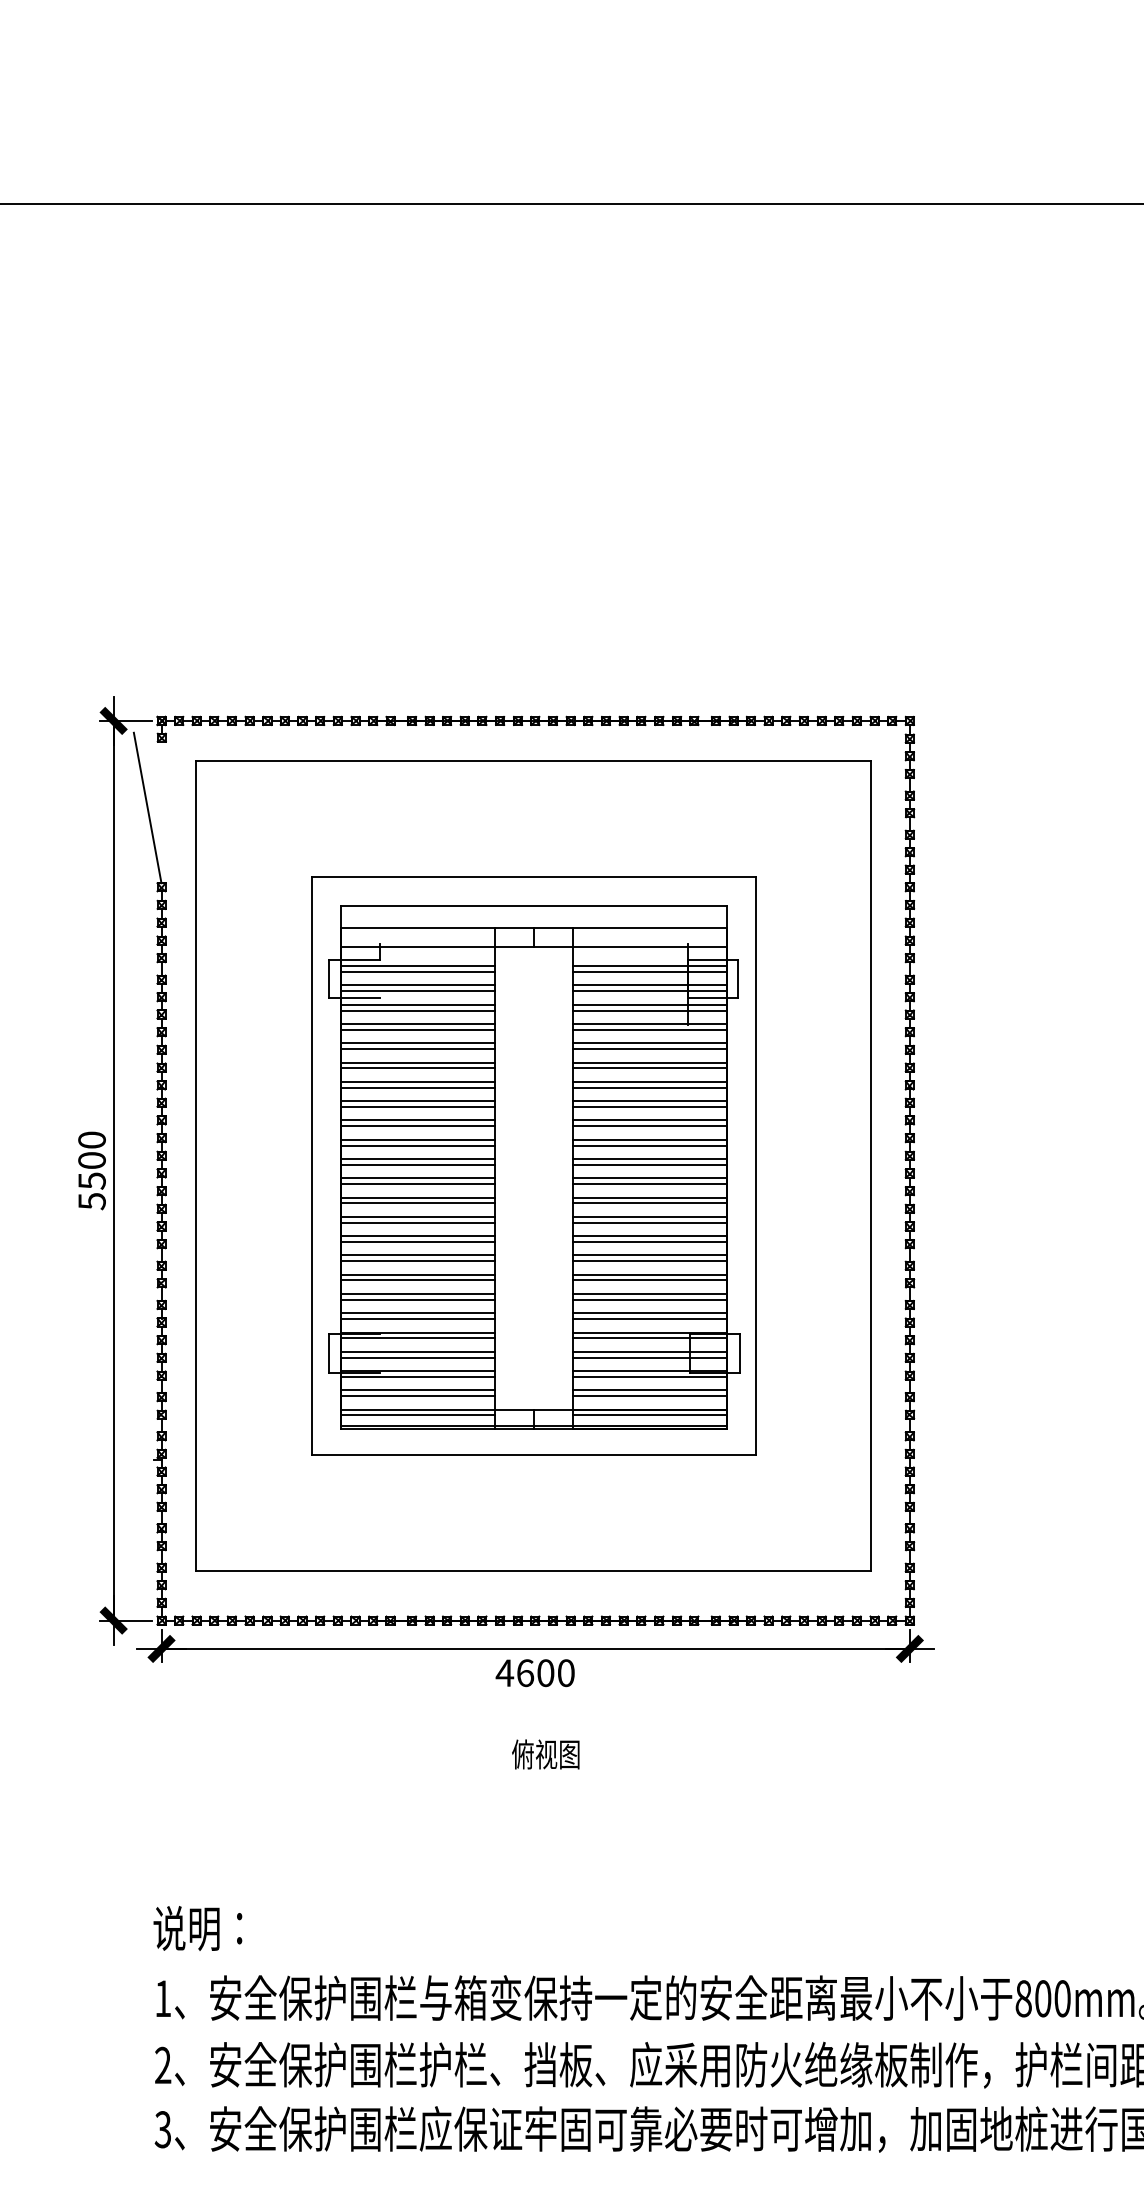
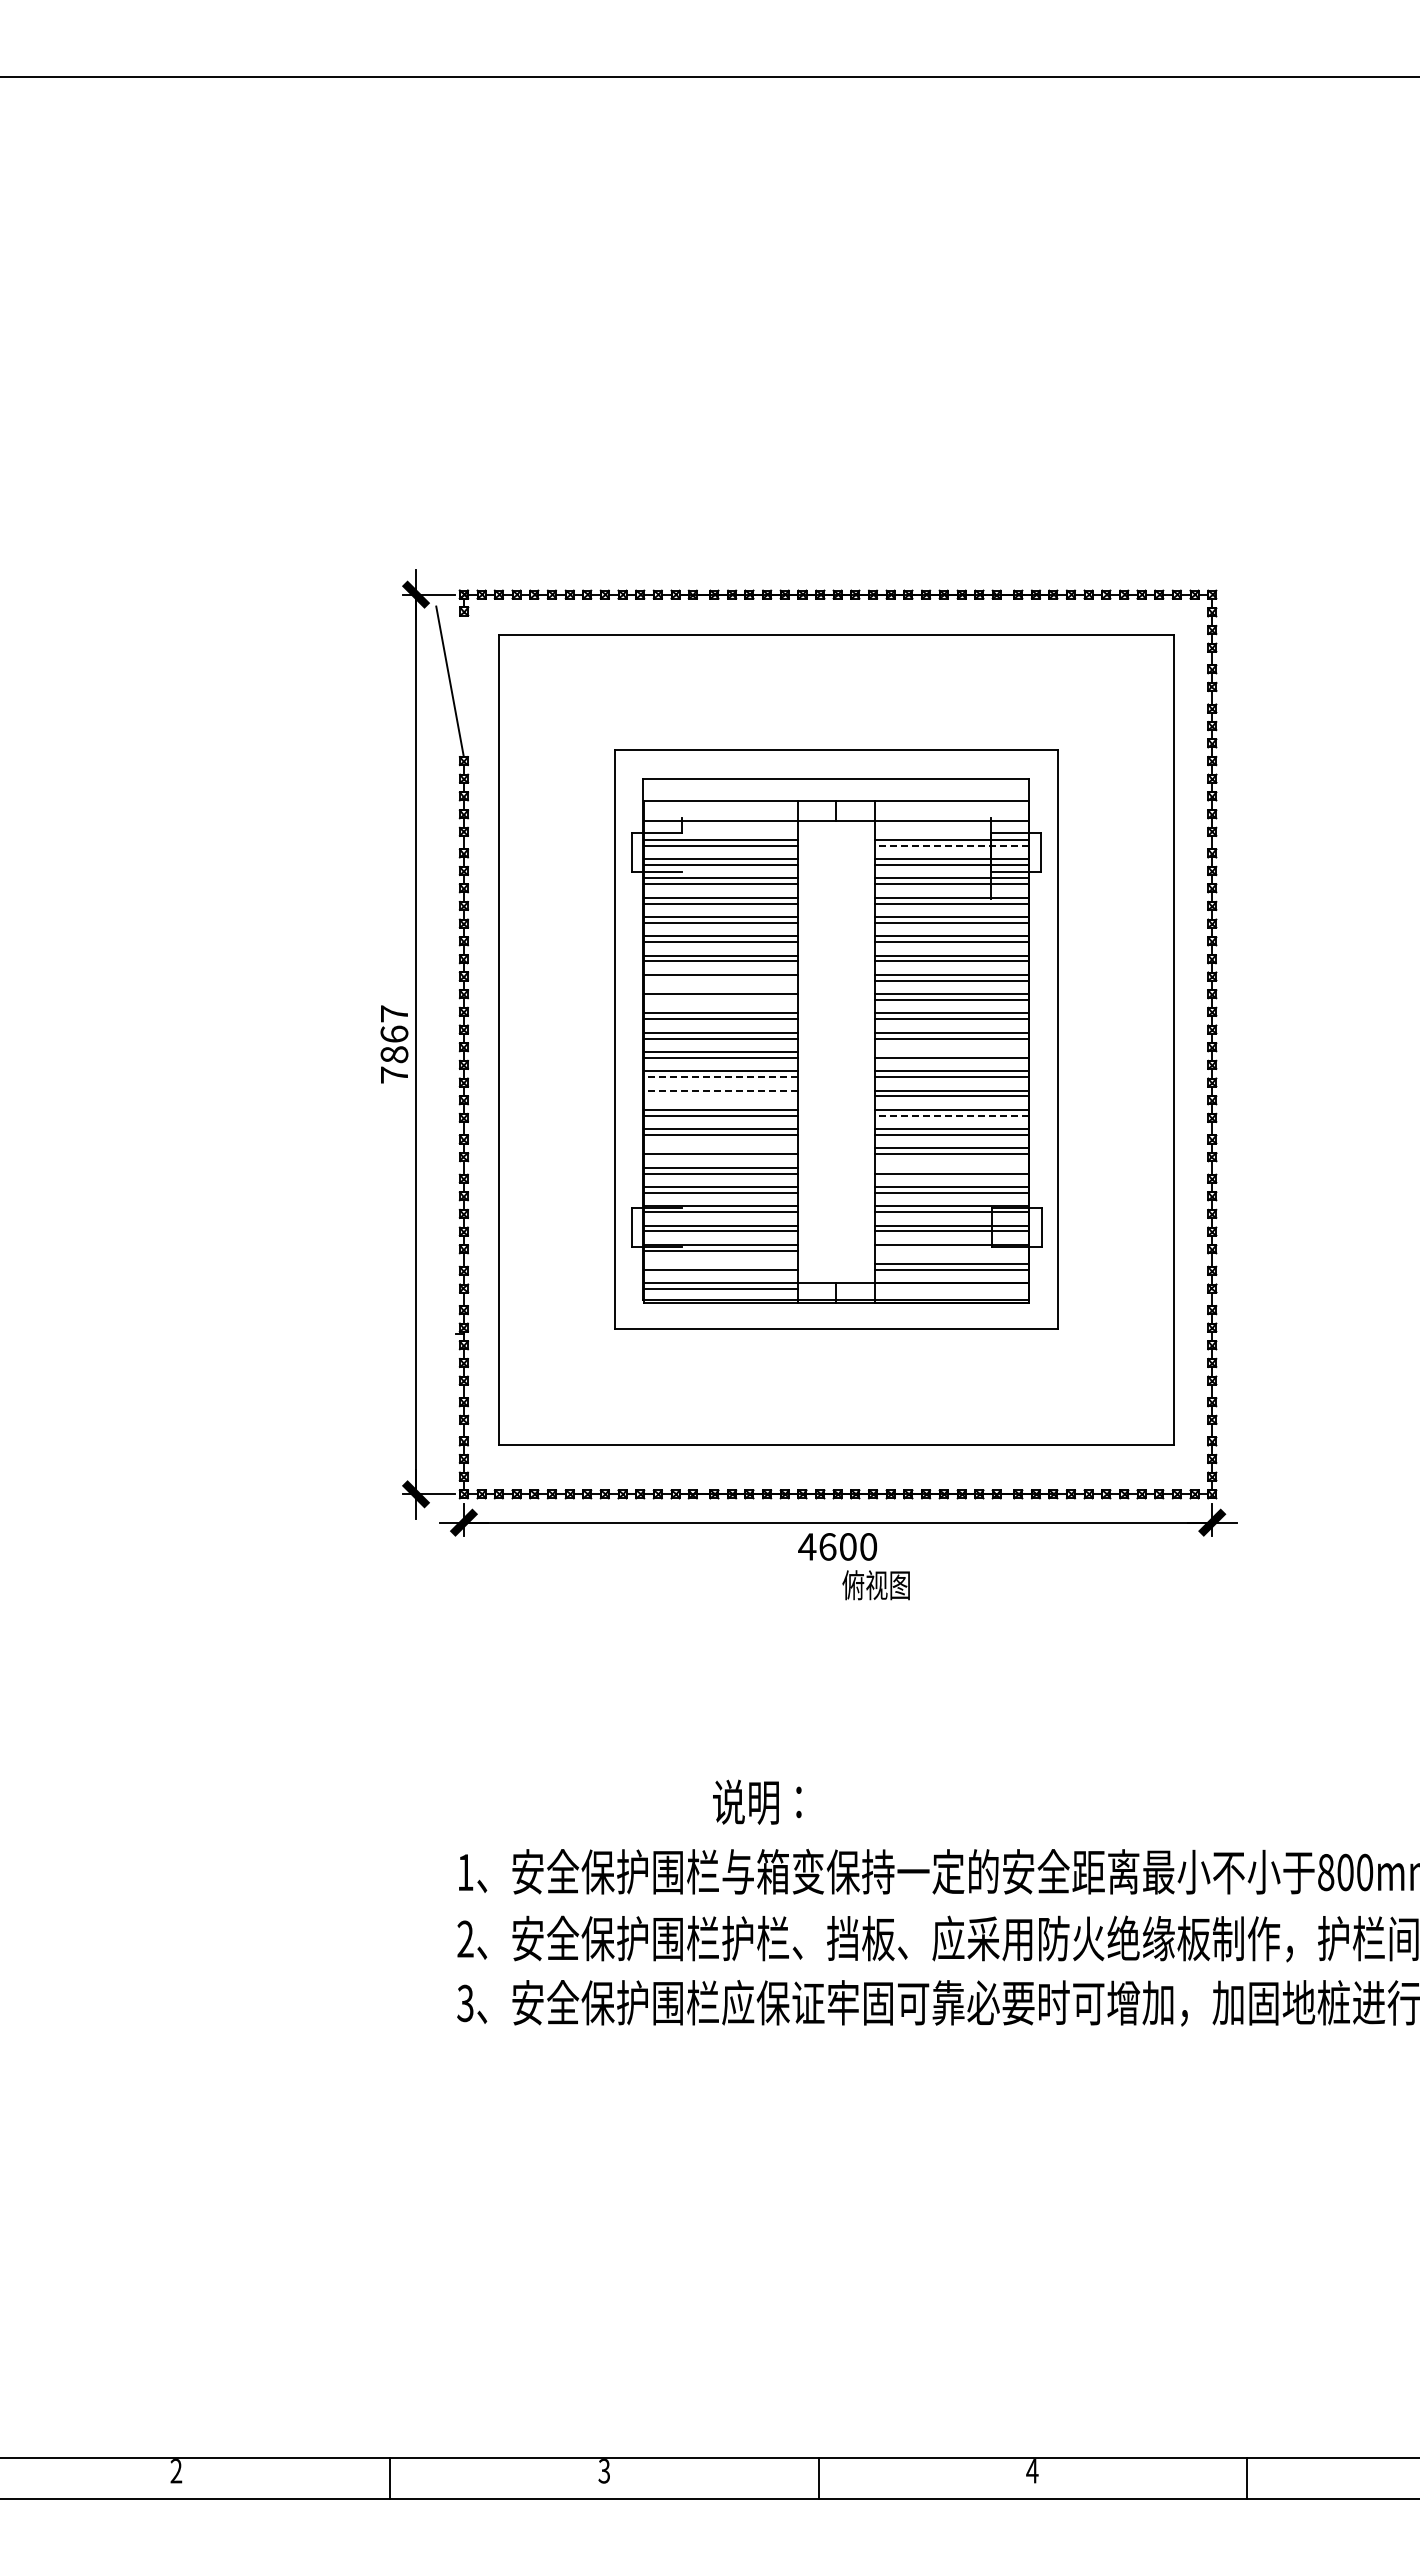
line: (649, 971) -> (951, 845), solid -> dashed
line: (418, 1106) -> (720, 980), removed
line: (418, 1125) -> (720, 999), removed
text: (92, 1170) -> (394, 1044), 5500 -> 7867
line: (649, 1178) -> (951, 1052), removed
line: (418, 1203) -> (720, 1077), solid -> dashed
line: (418, 1216) -> (720, 1090), solid -> dashed
line: (418, 1222) -> (720, 1096), removed
line: (649, 1241) -> (951, 1115), solid -> dashed
line: (418, 1274) -> (720, 1148), removed
line: (649, 1293) -> (951, 1167), removed
line: (649, 1376) -> (951, 1250), removed
line: (418, 1390) -> (720, 1264), removed
line: (649, 1415) -> (951, 1289), removed
text: (545, 1754) -> (875, 1585), moved
text: (198, 1927) -> (757, 1801), moved

